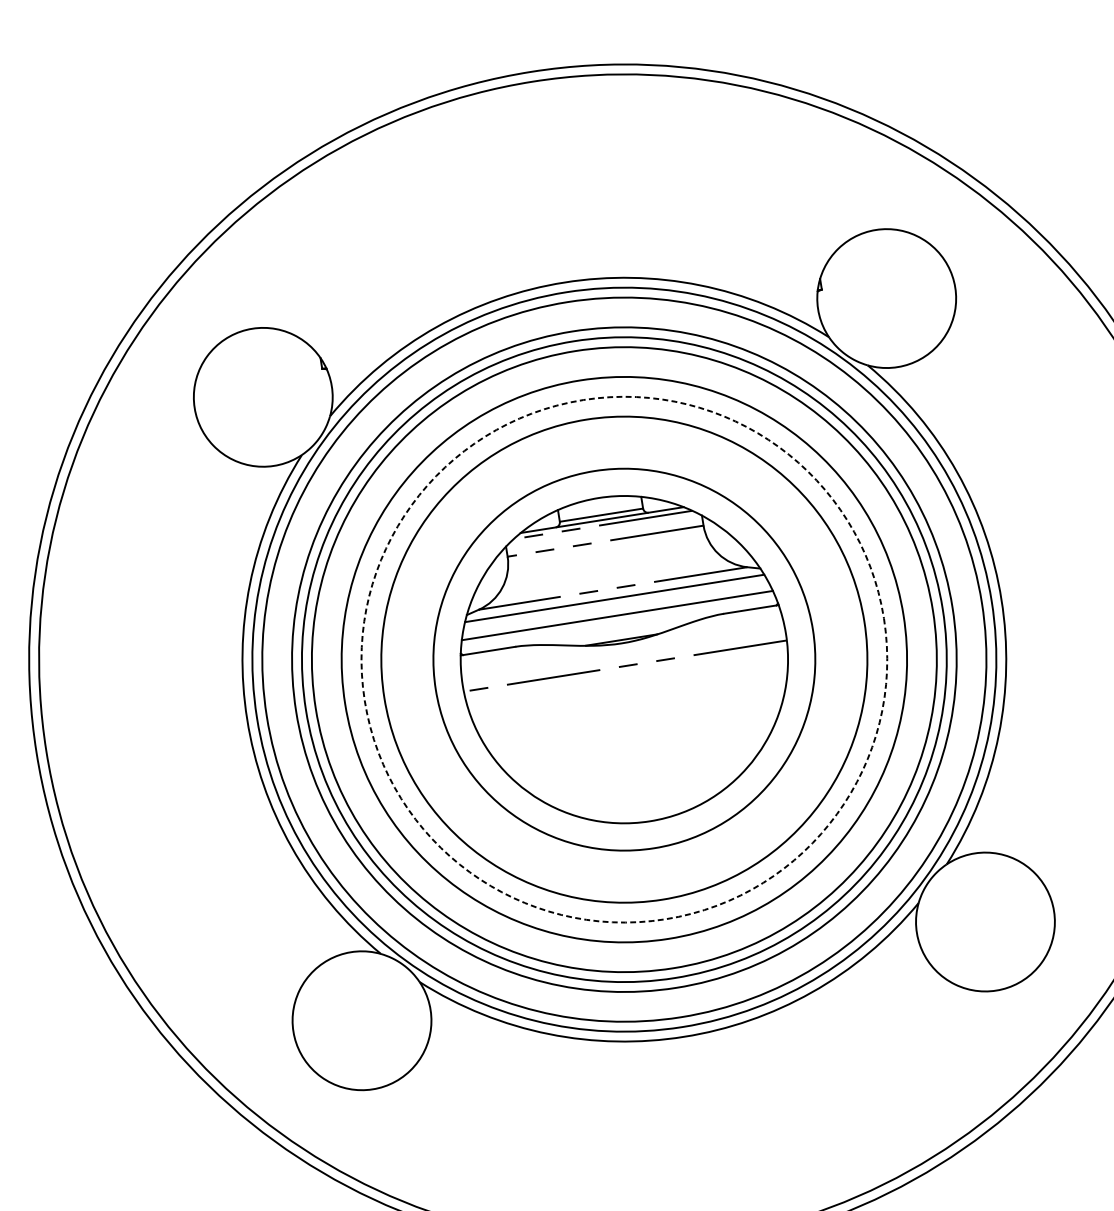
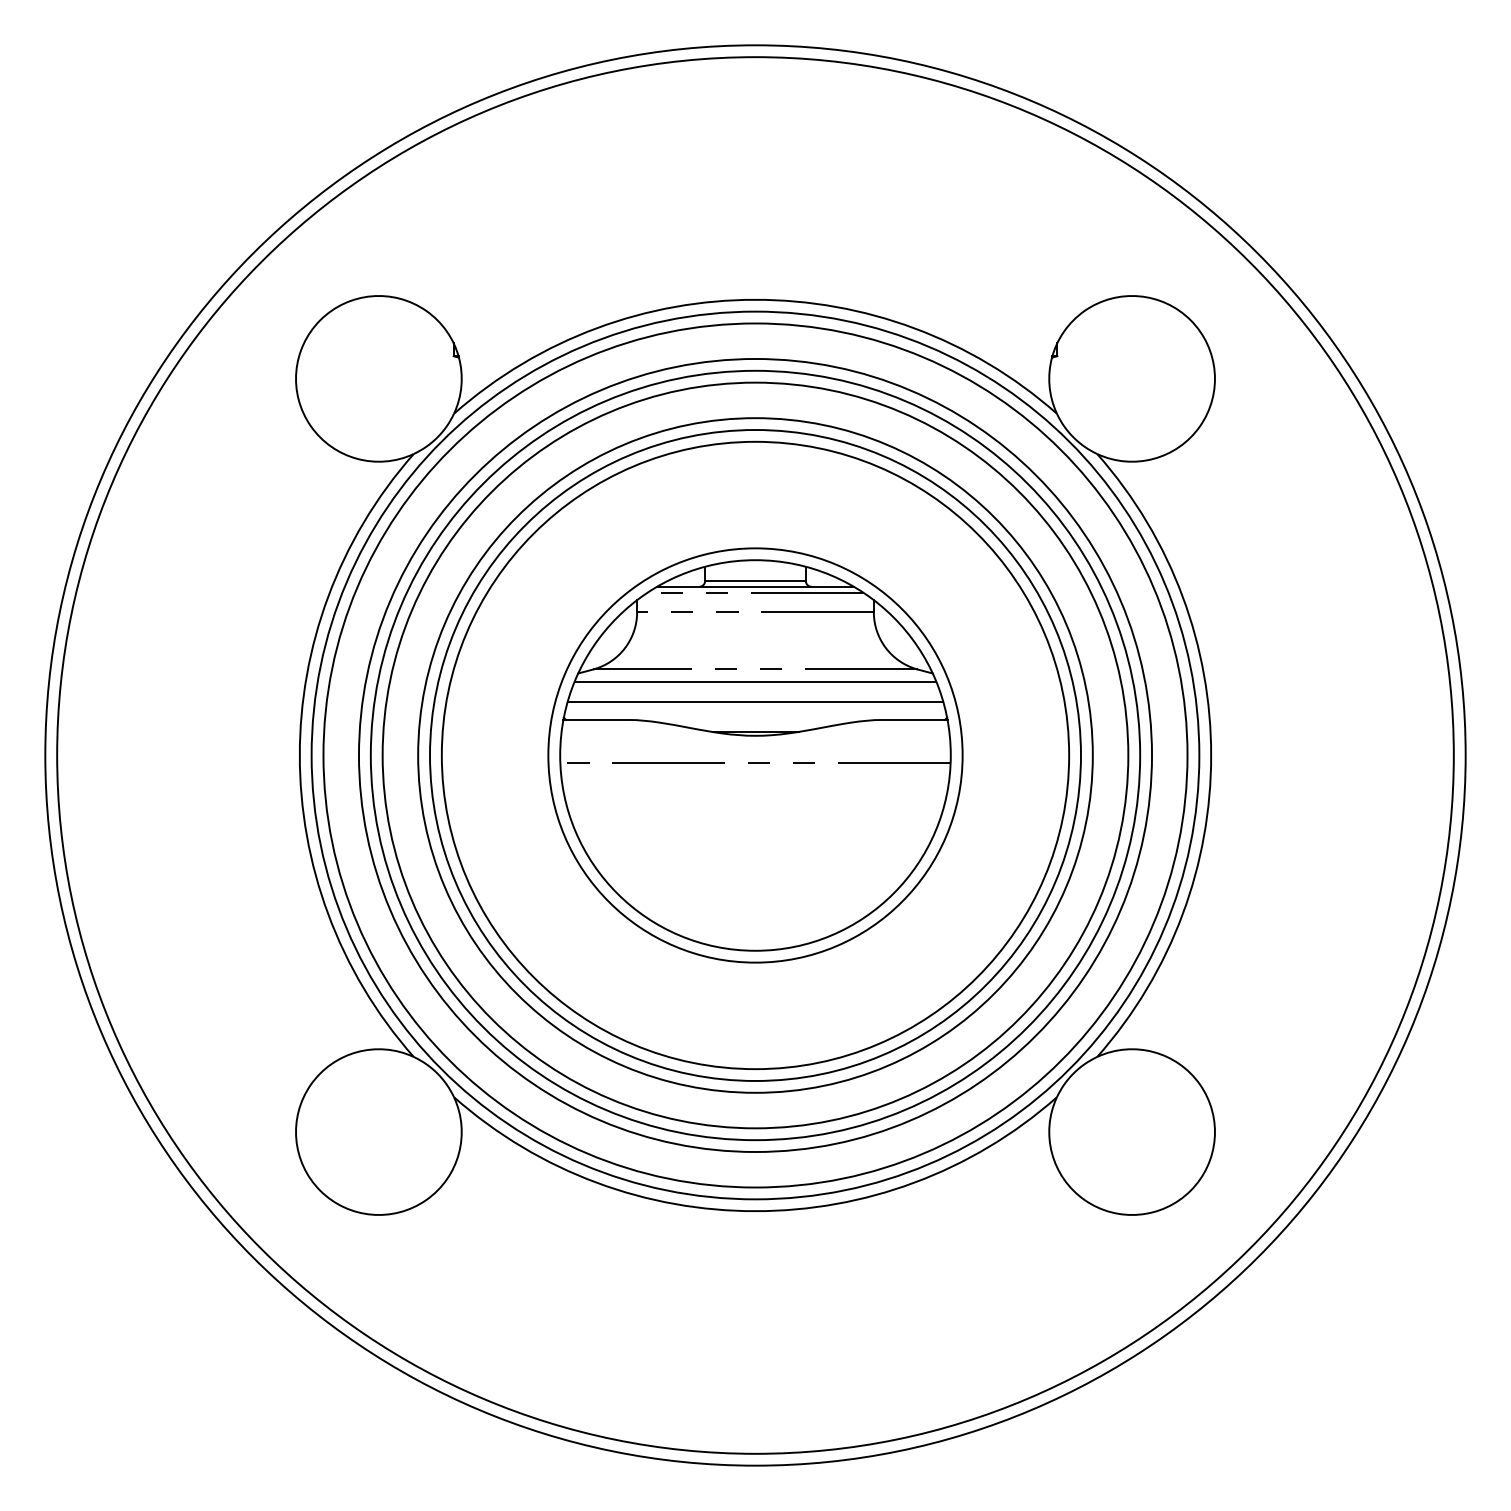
circle: (624, 659) -> (755, 755), dashed -> solid
circle: (624, 659) -> (755, 755), size x0.71
circle: (624, 659) -> (755, 755), size x1.43

